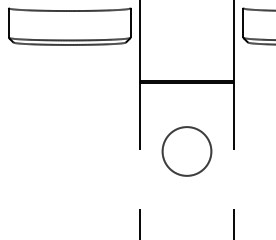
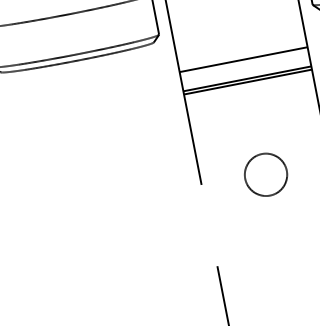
line: (186, 67) -> (243, 60), added
circle: (186, 151) -> (265, 174), size x0.62

